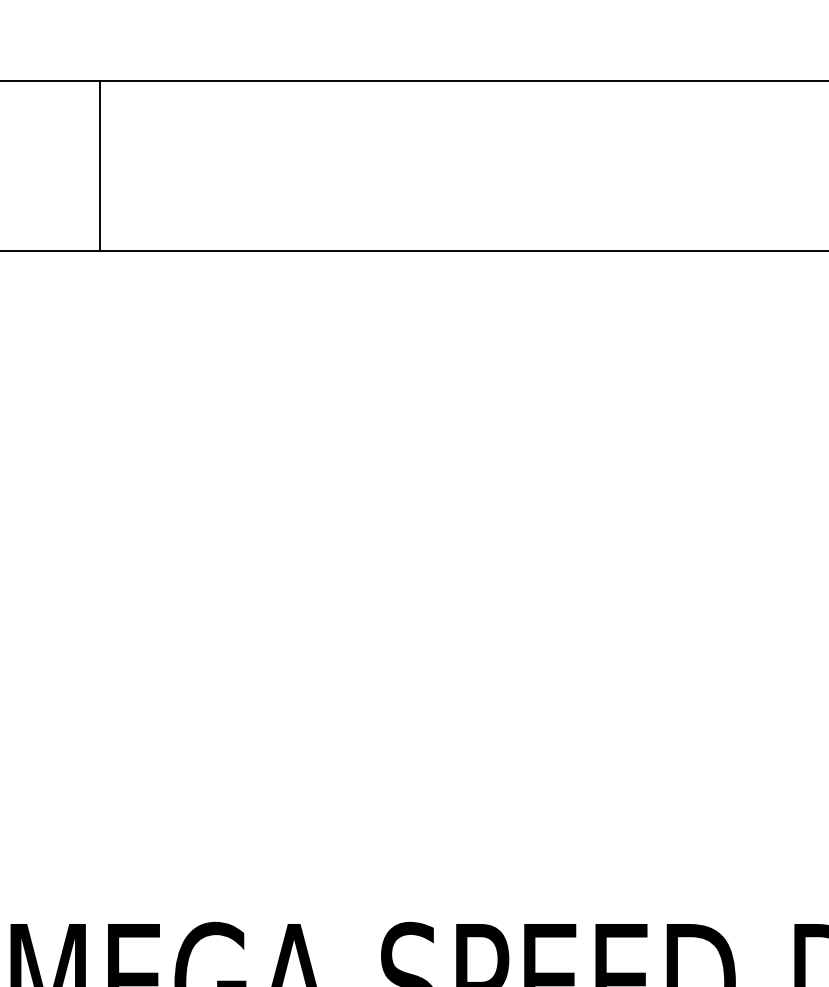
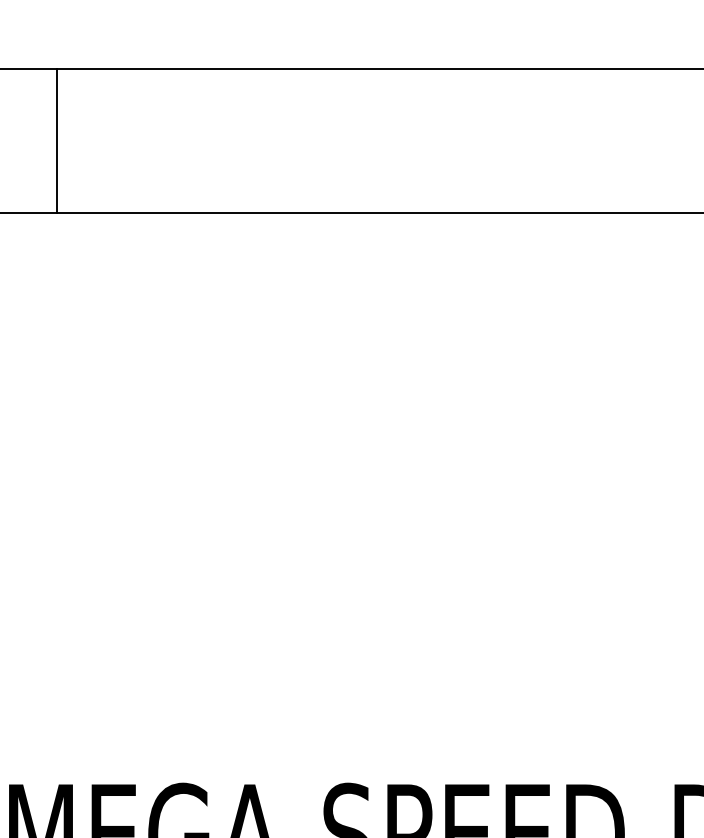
line: (100, 165) -> (57, 140), moved

